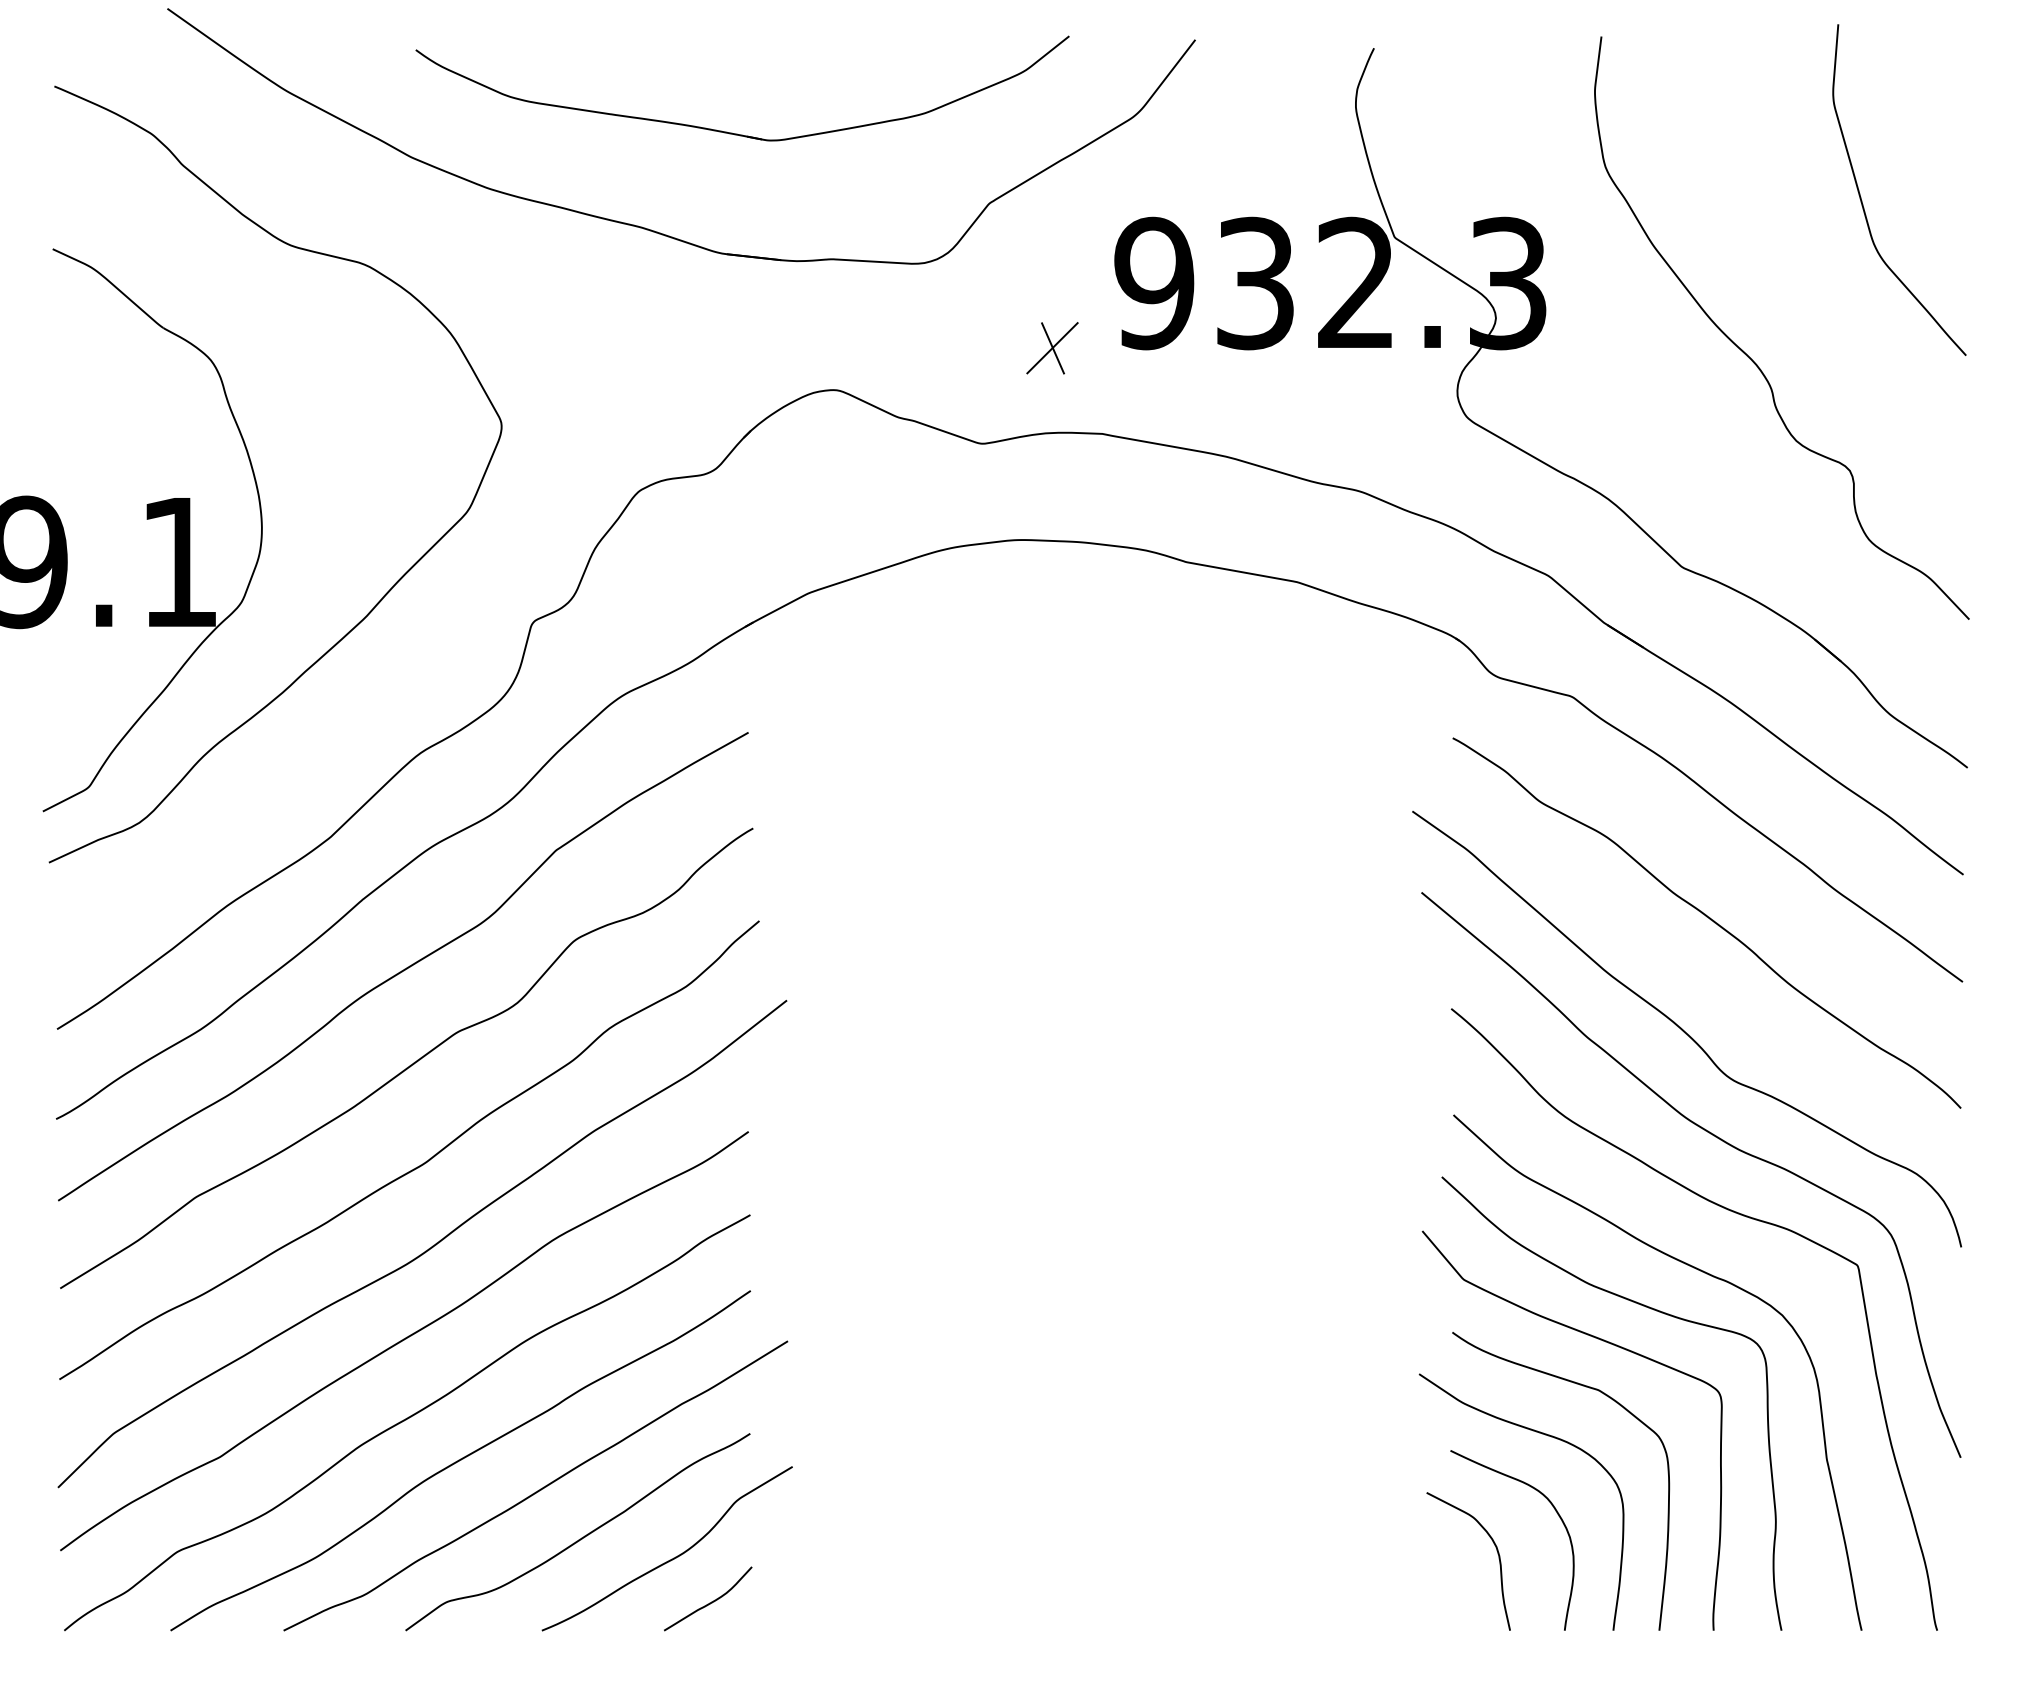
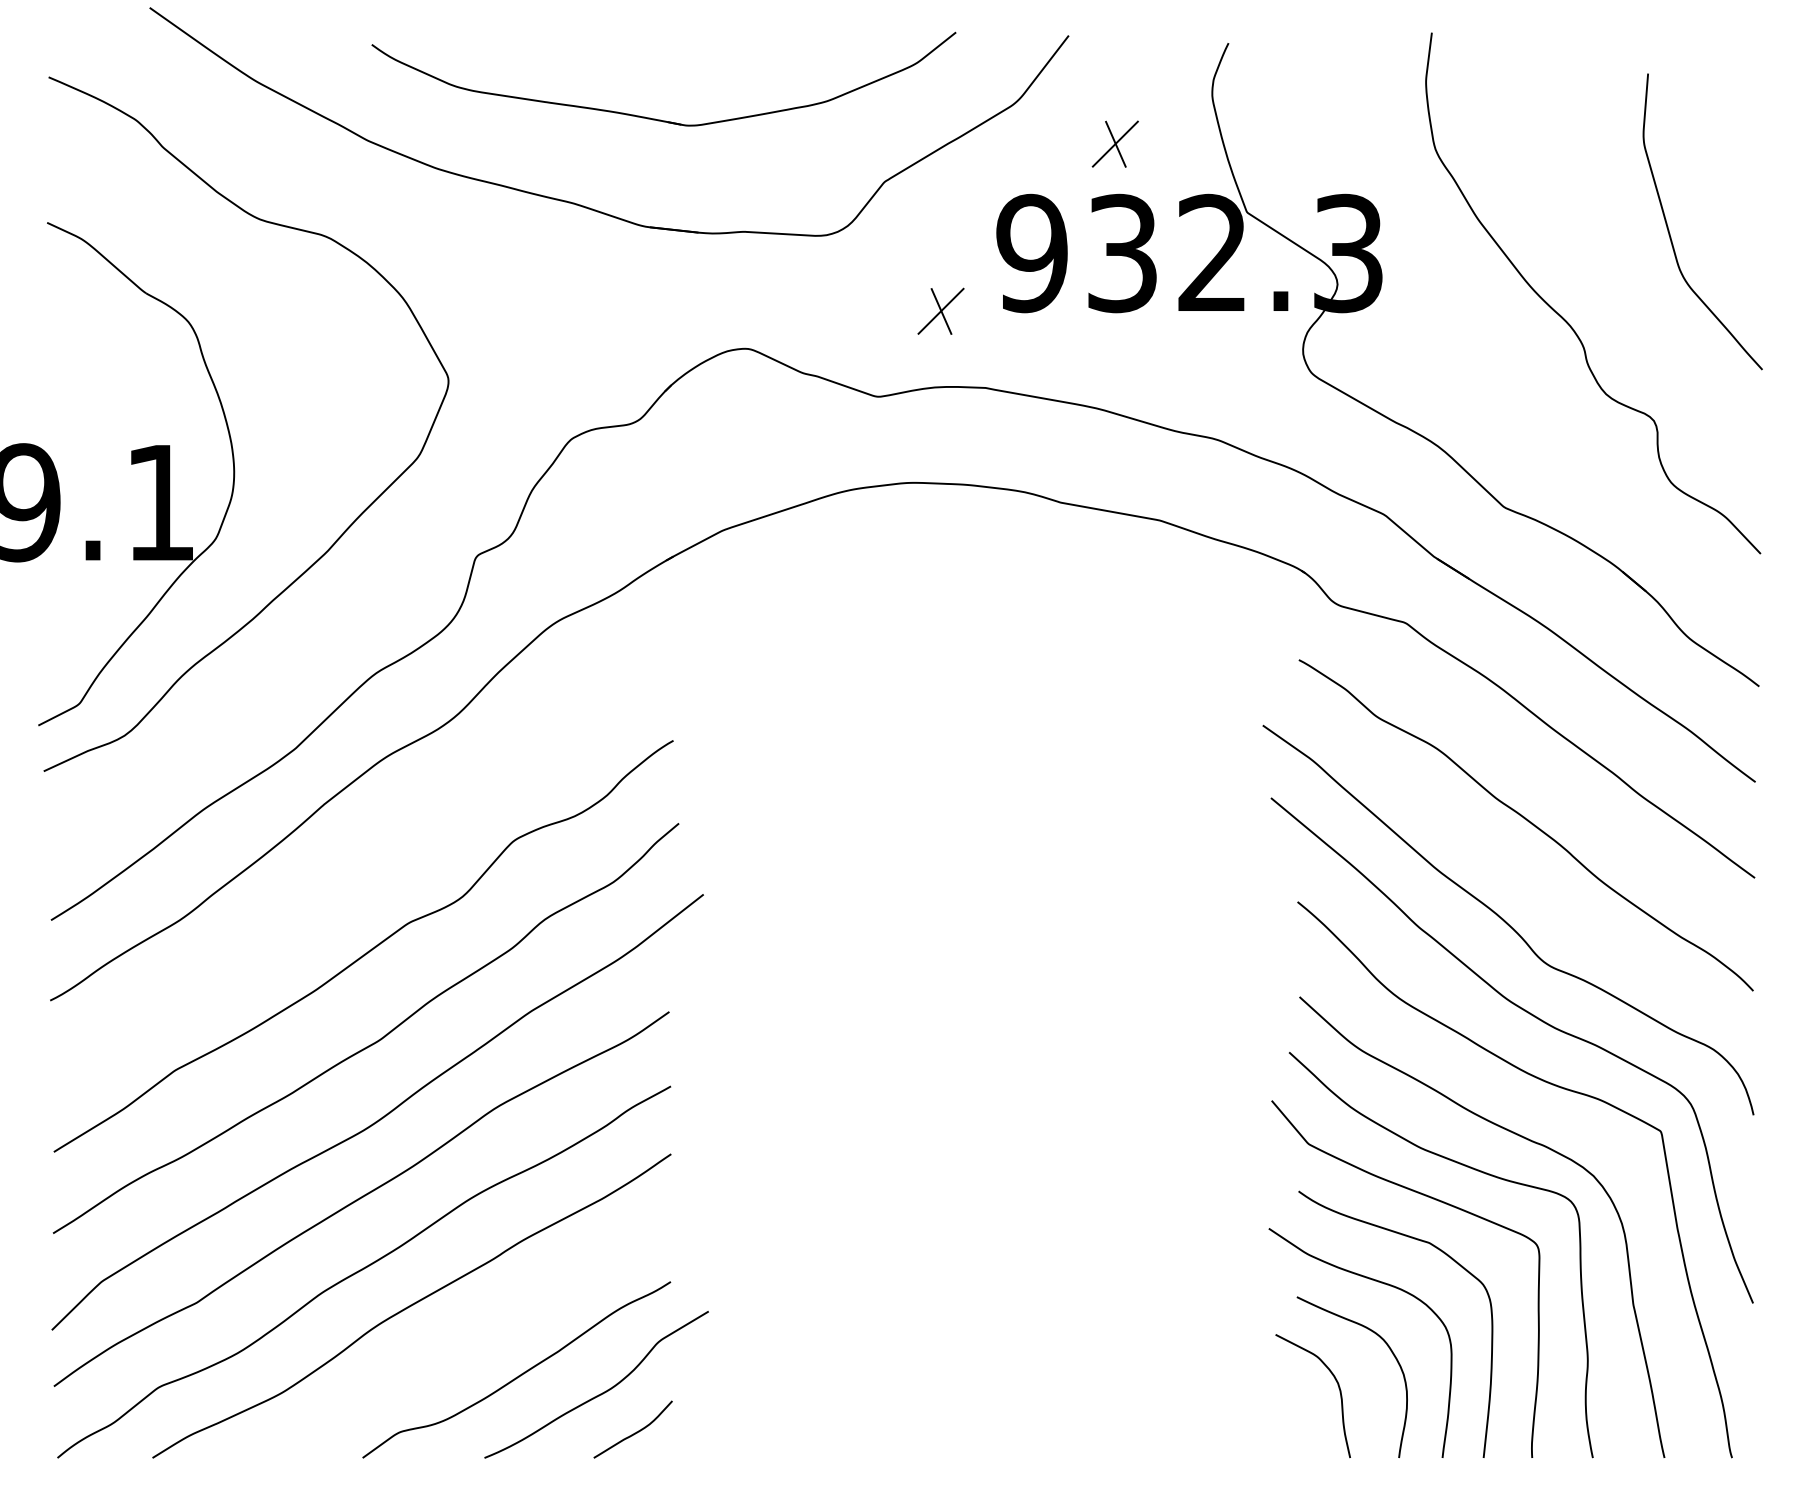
part: (1247, 161) -> (1115, 144), added
curve: (1862, 200) -> (1669, 231), moved
curve: (404, 968) -> (361, 865), removed
curve: (537, 1490) -> (480, 1332), removed

